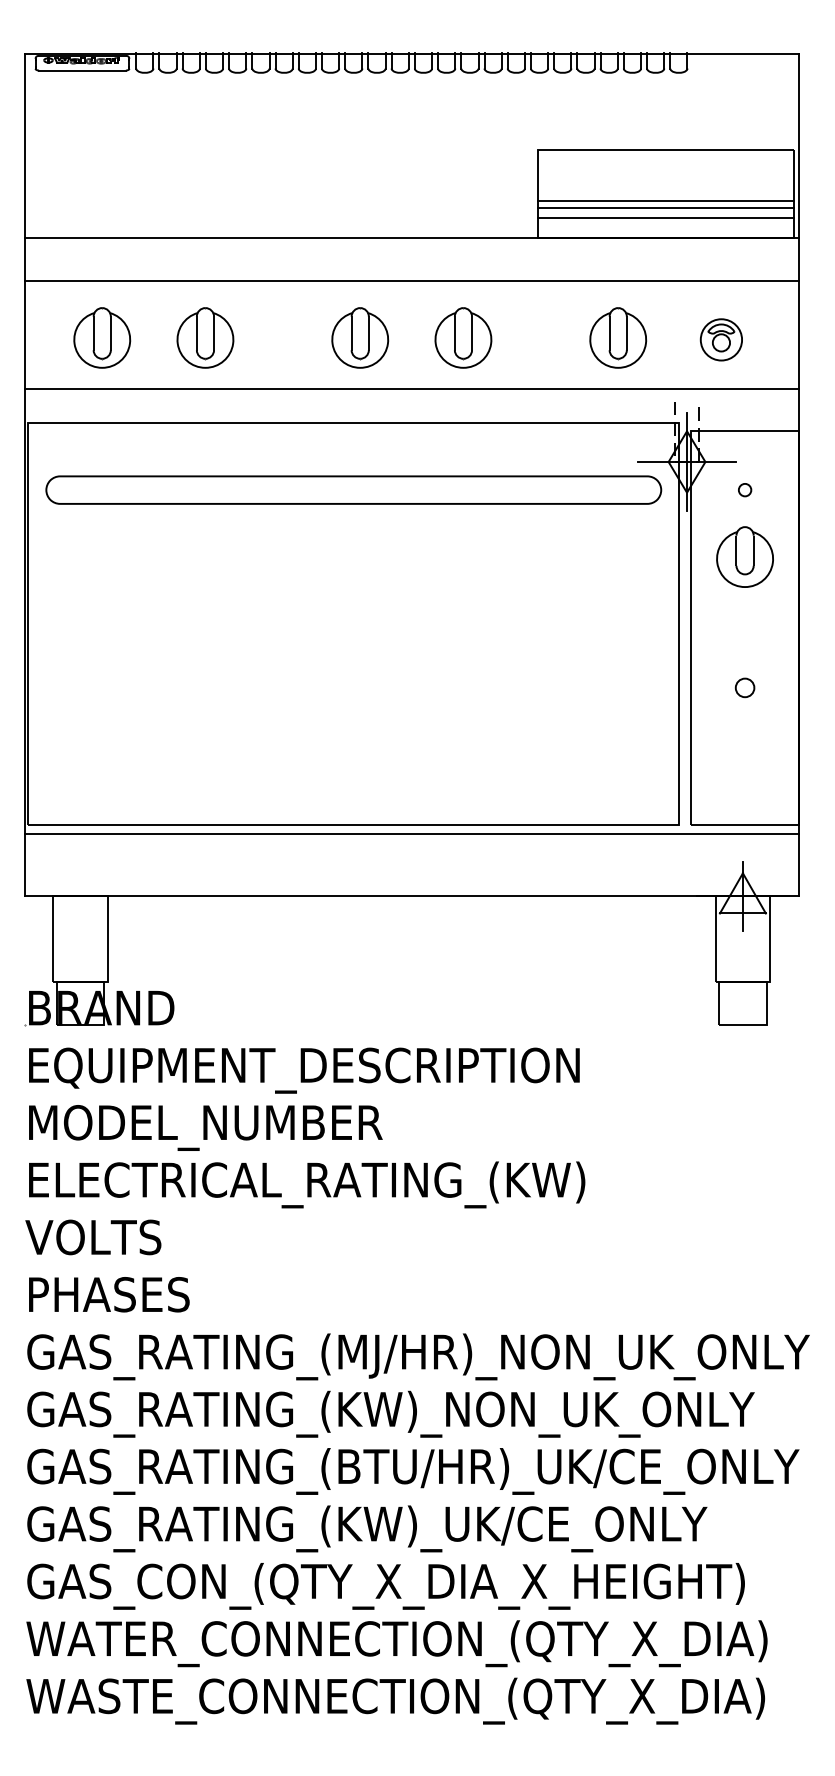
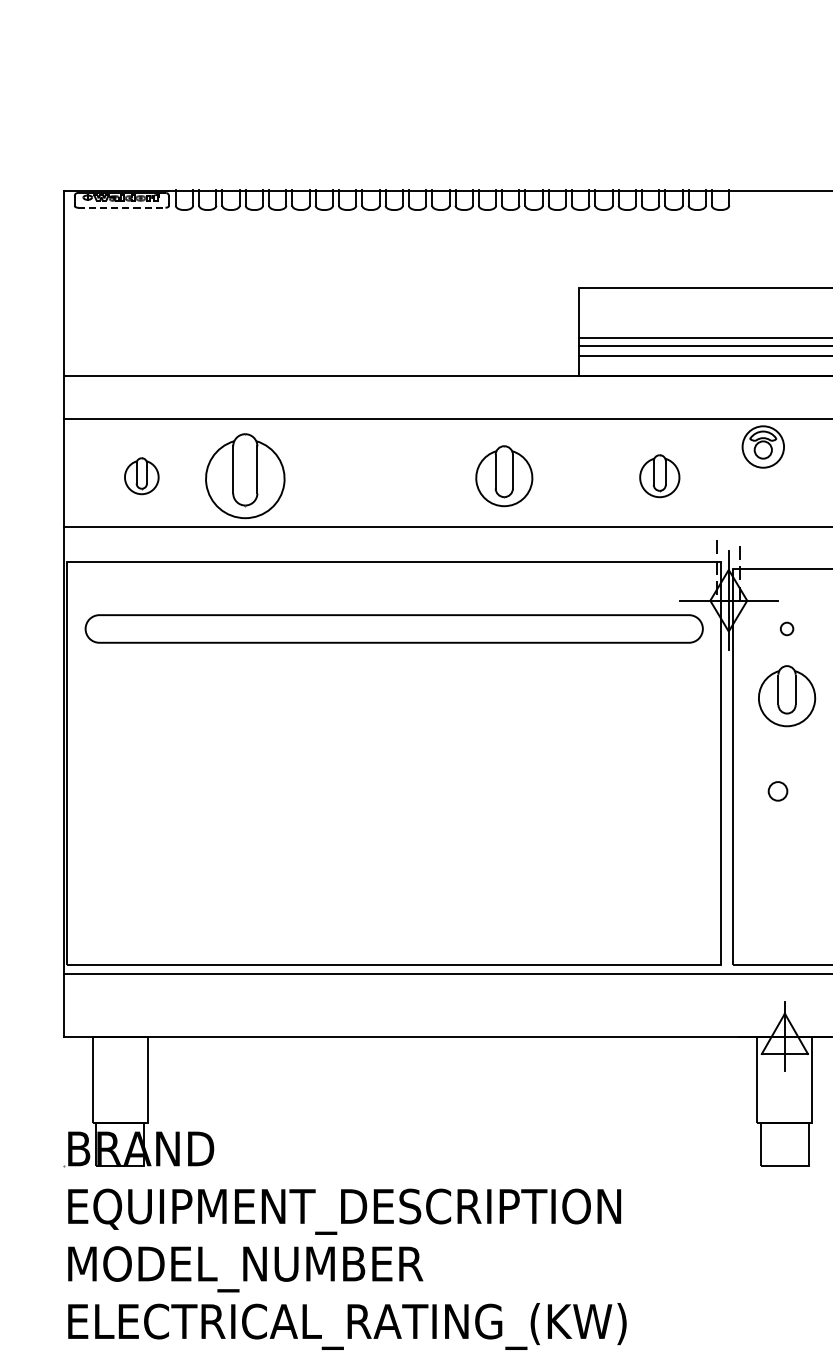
line: (82, 70) -> (121, 207), solid -> dashed
part: (102, 337) -> (141, 475), size x0.6
part: (205, 337) -> (245, 475), size x1.4
part: (360, 337) -> (400, 475), removed
part: (618, 337) -> (659, 475), size x0.7
part: (720, 339) -> (762, 446), moved
circle: (744, 687) -> (777, 790), moved

